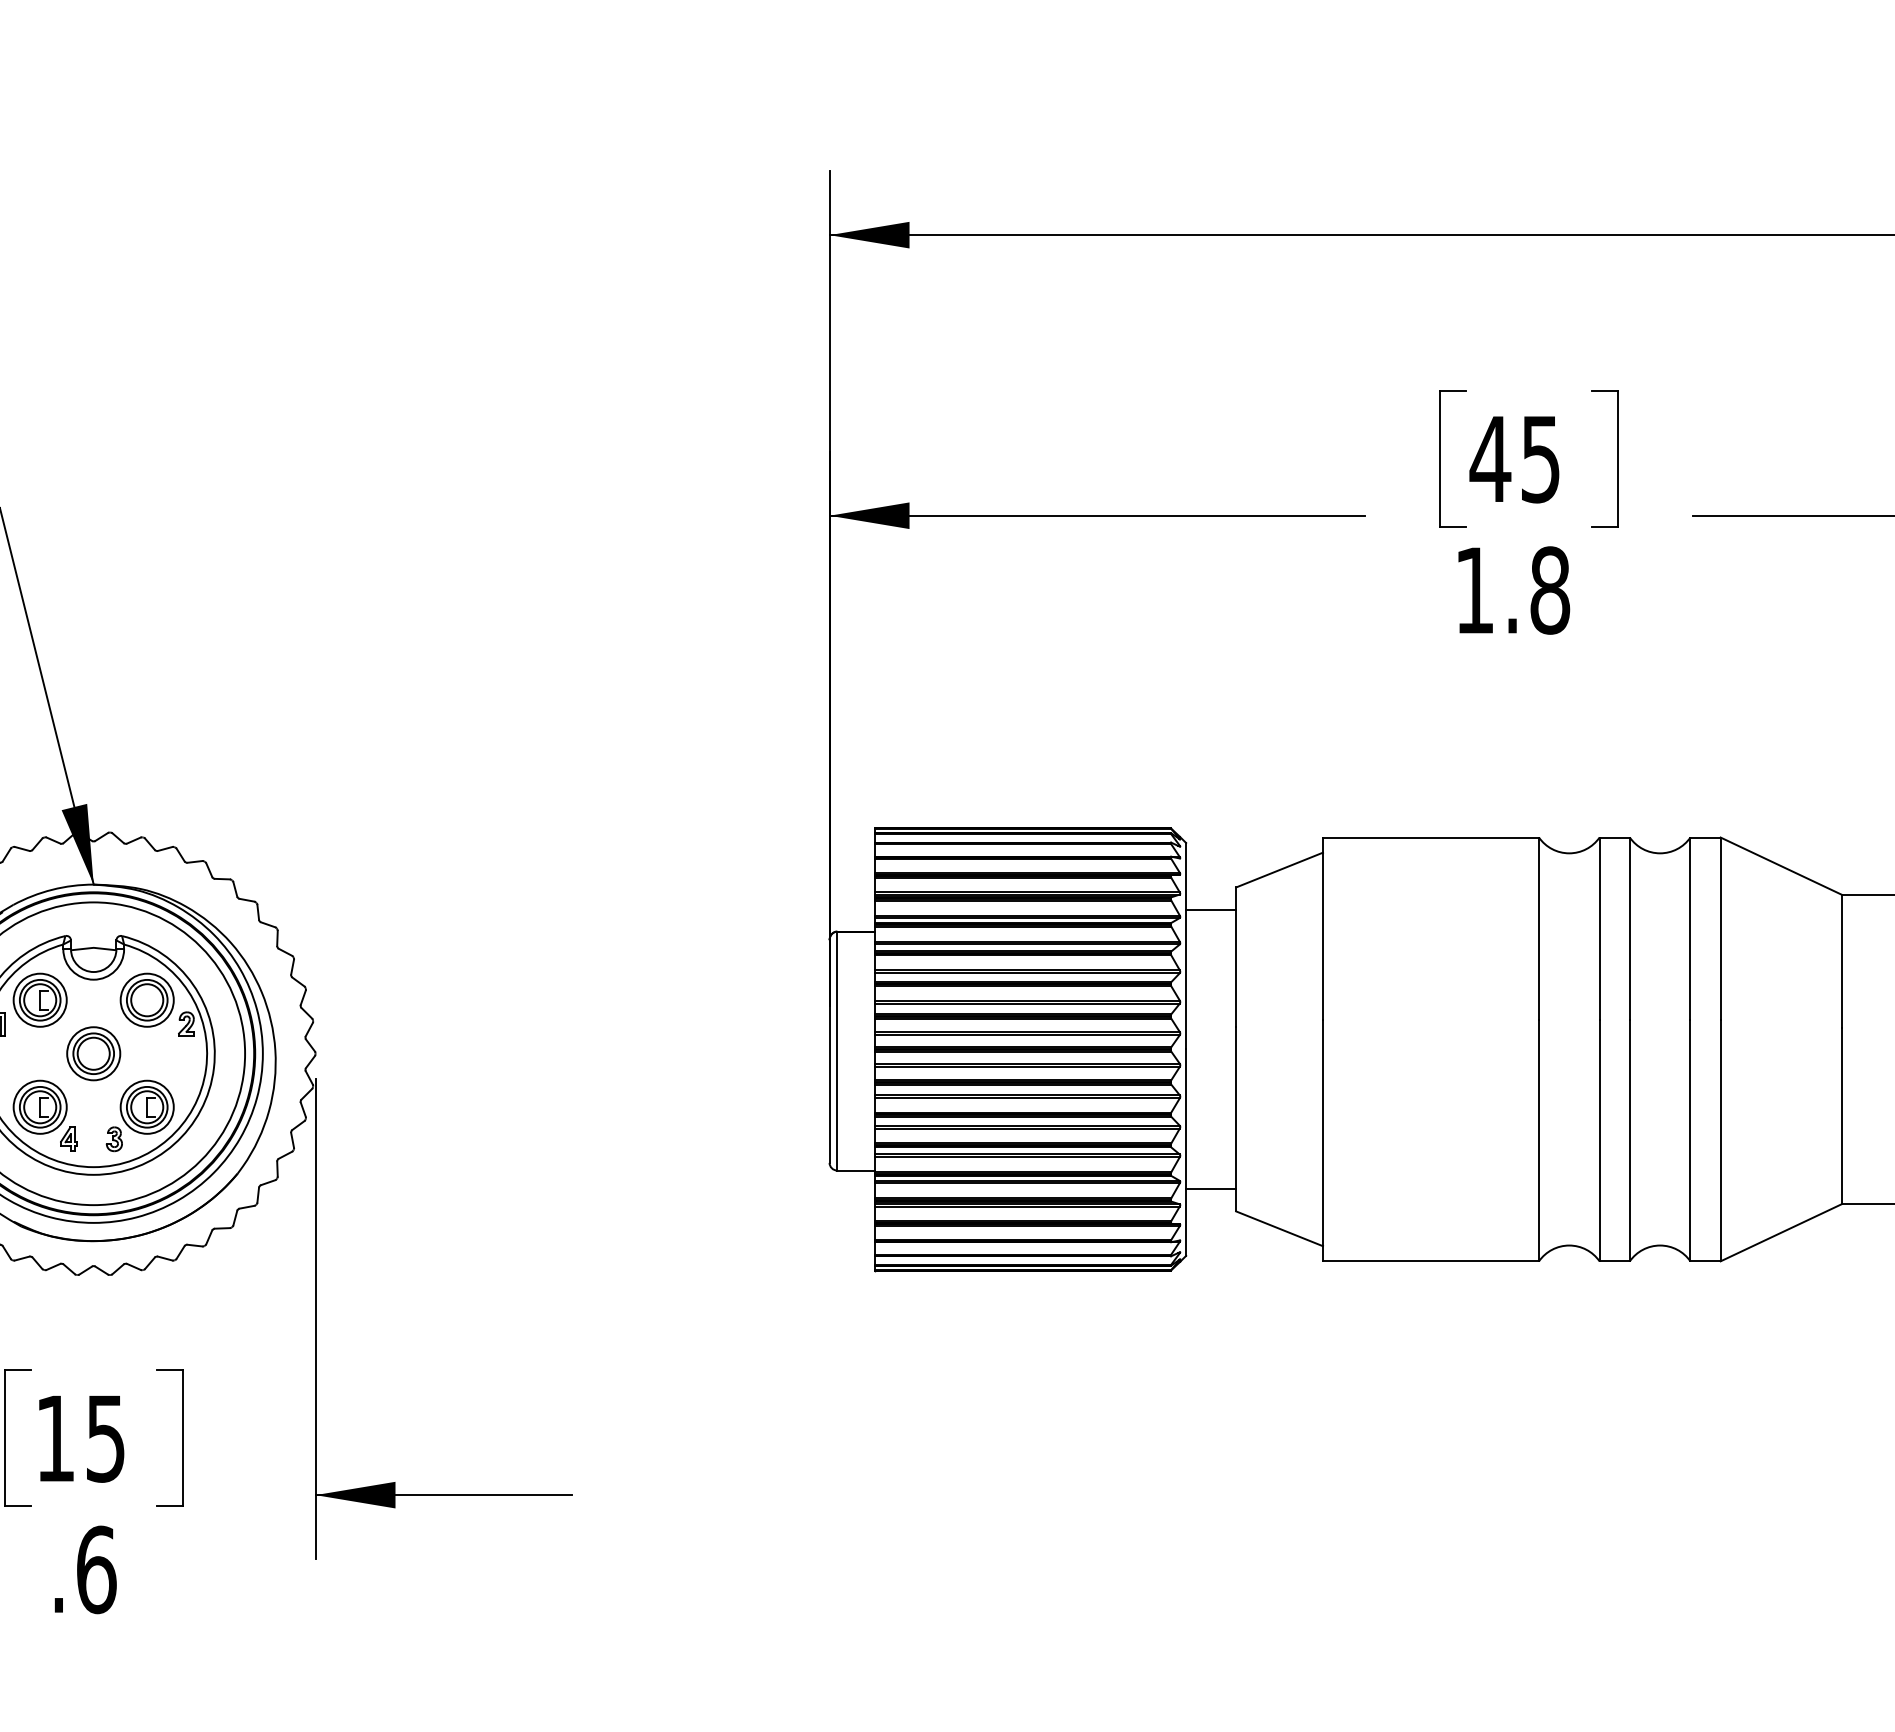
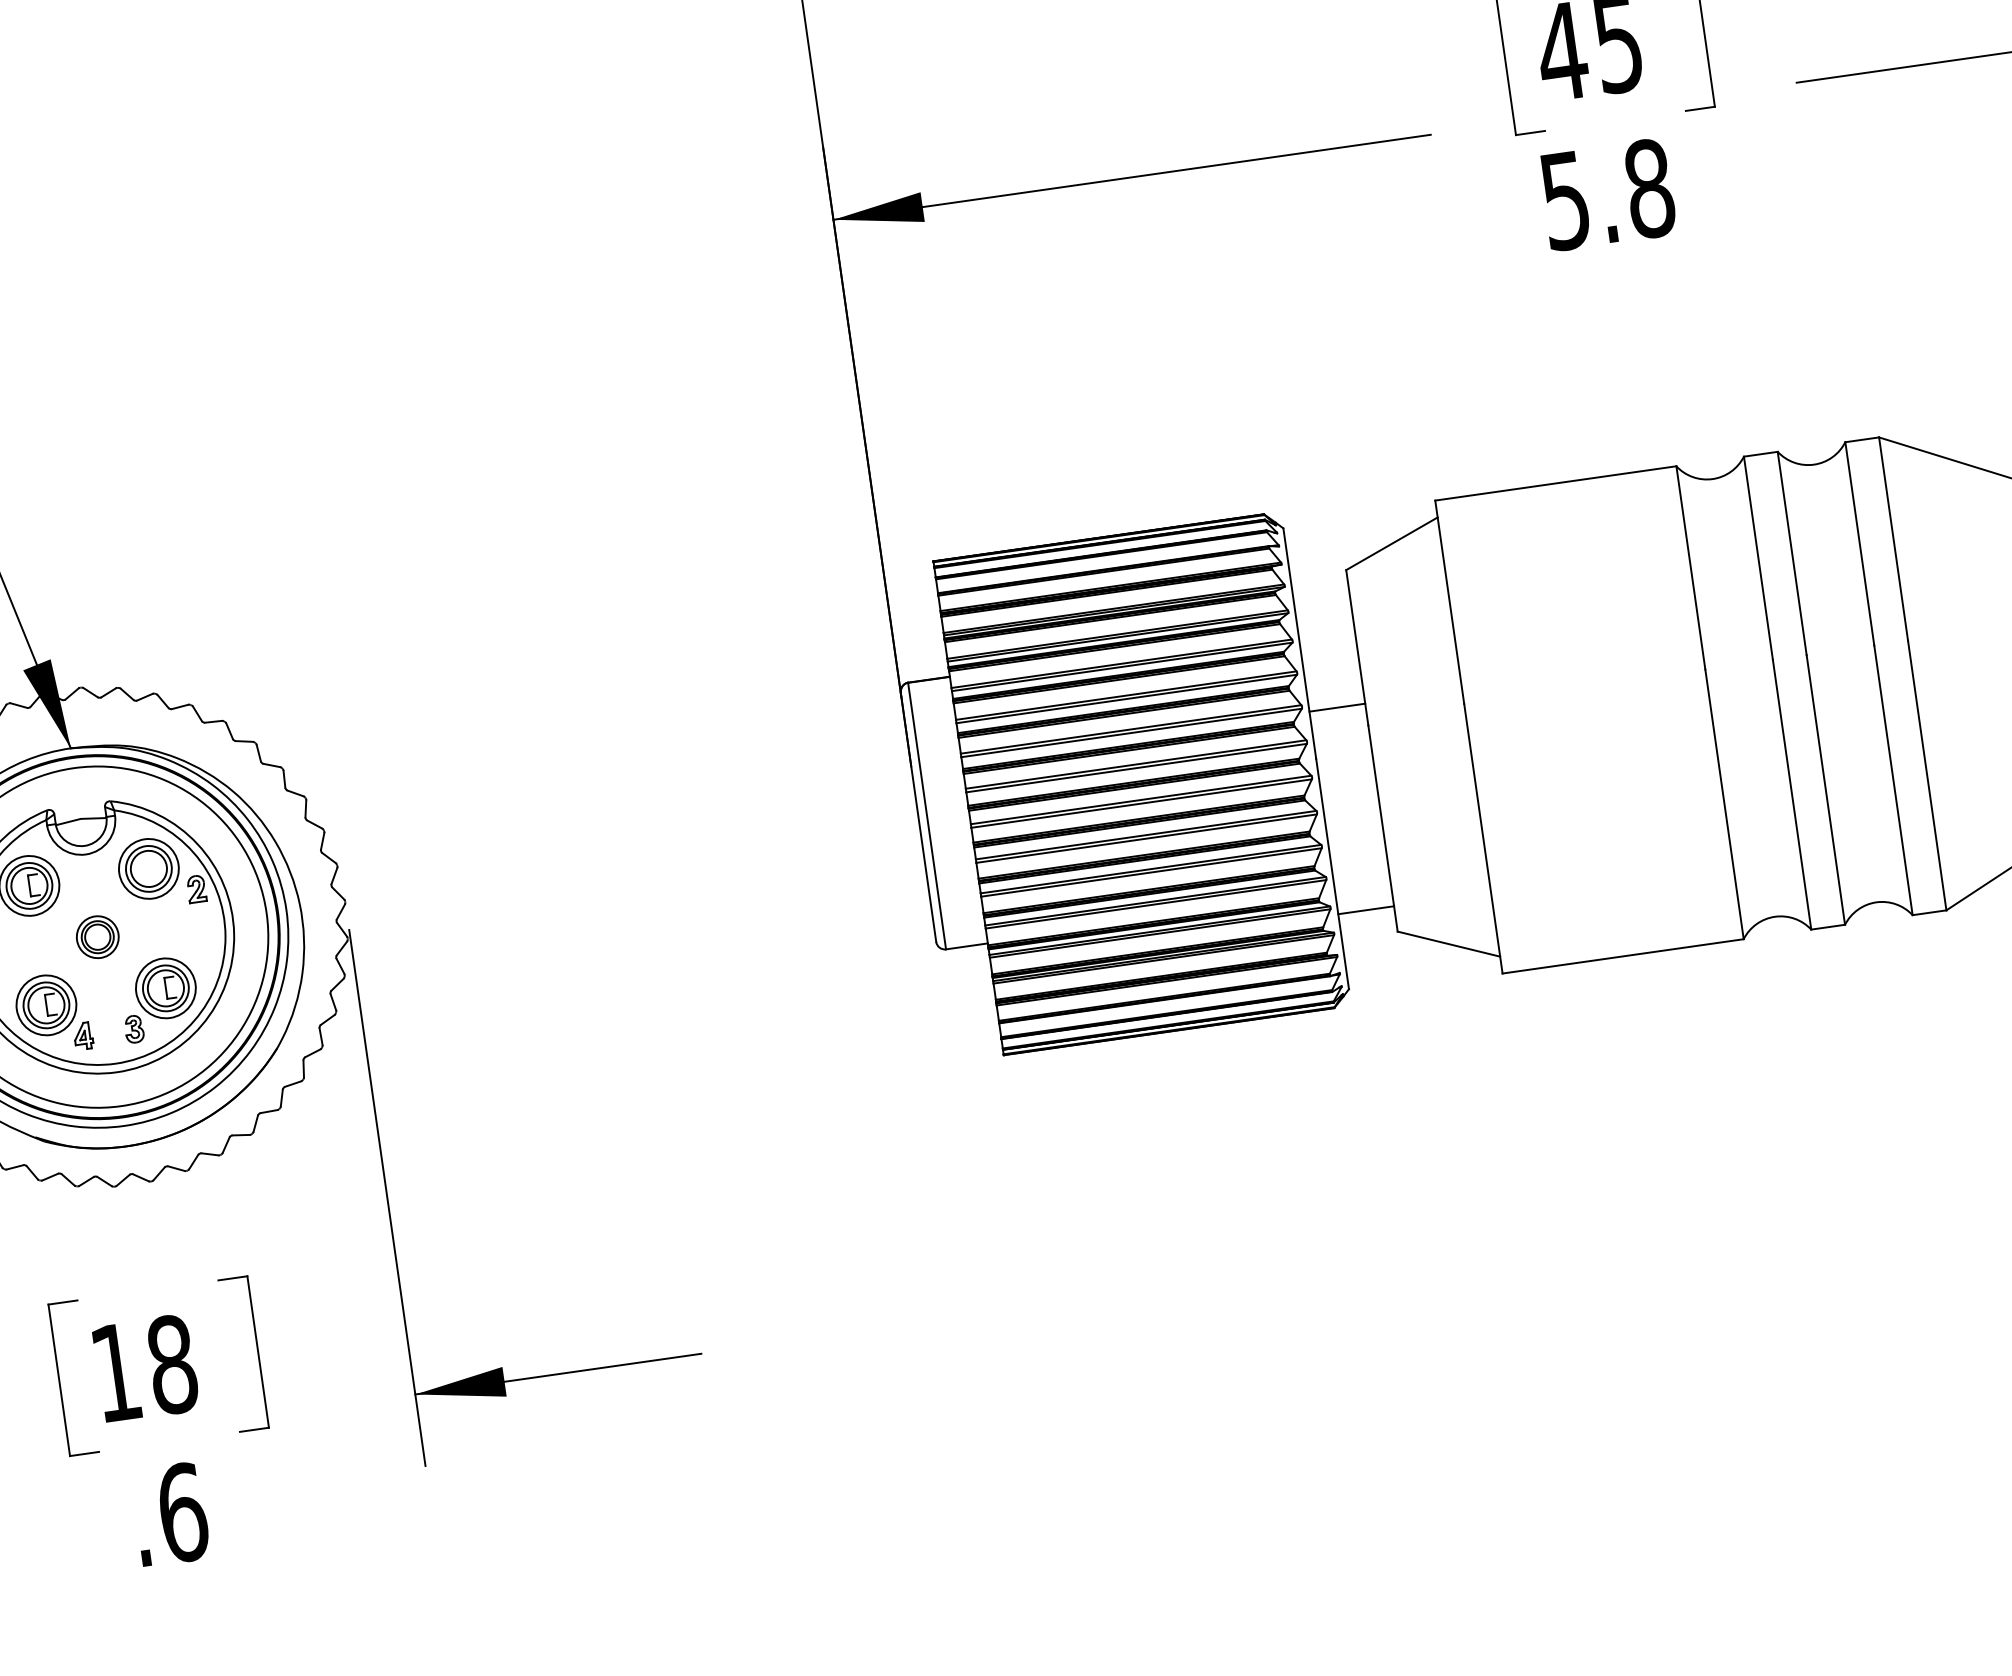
text: (1474, 590) -> (1565, 200), 1.8 -> 5.8
line: (1211, 910) -> (1337, 707), moved
part: (93, 1053) -> (97, 936), size x0.7
text: (105, 1438) -> (171, 1364), 15 -> 18

